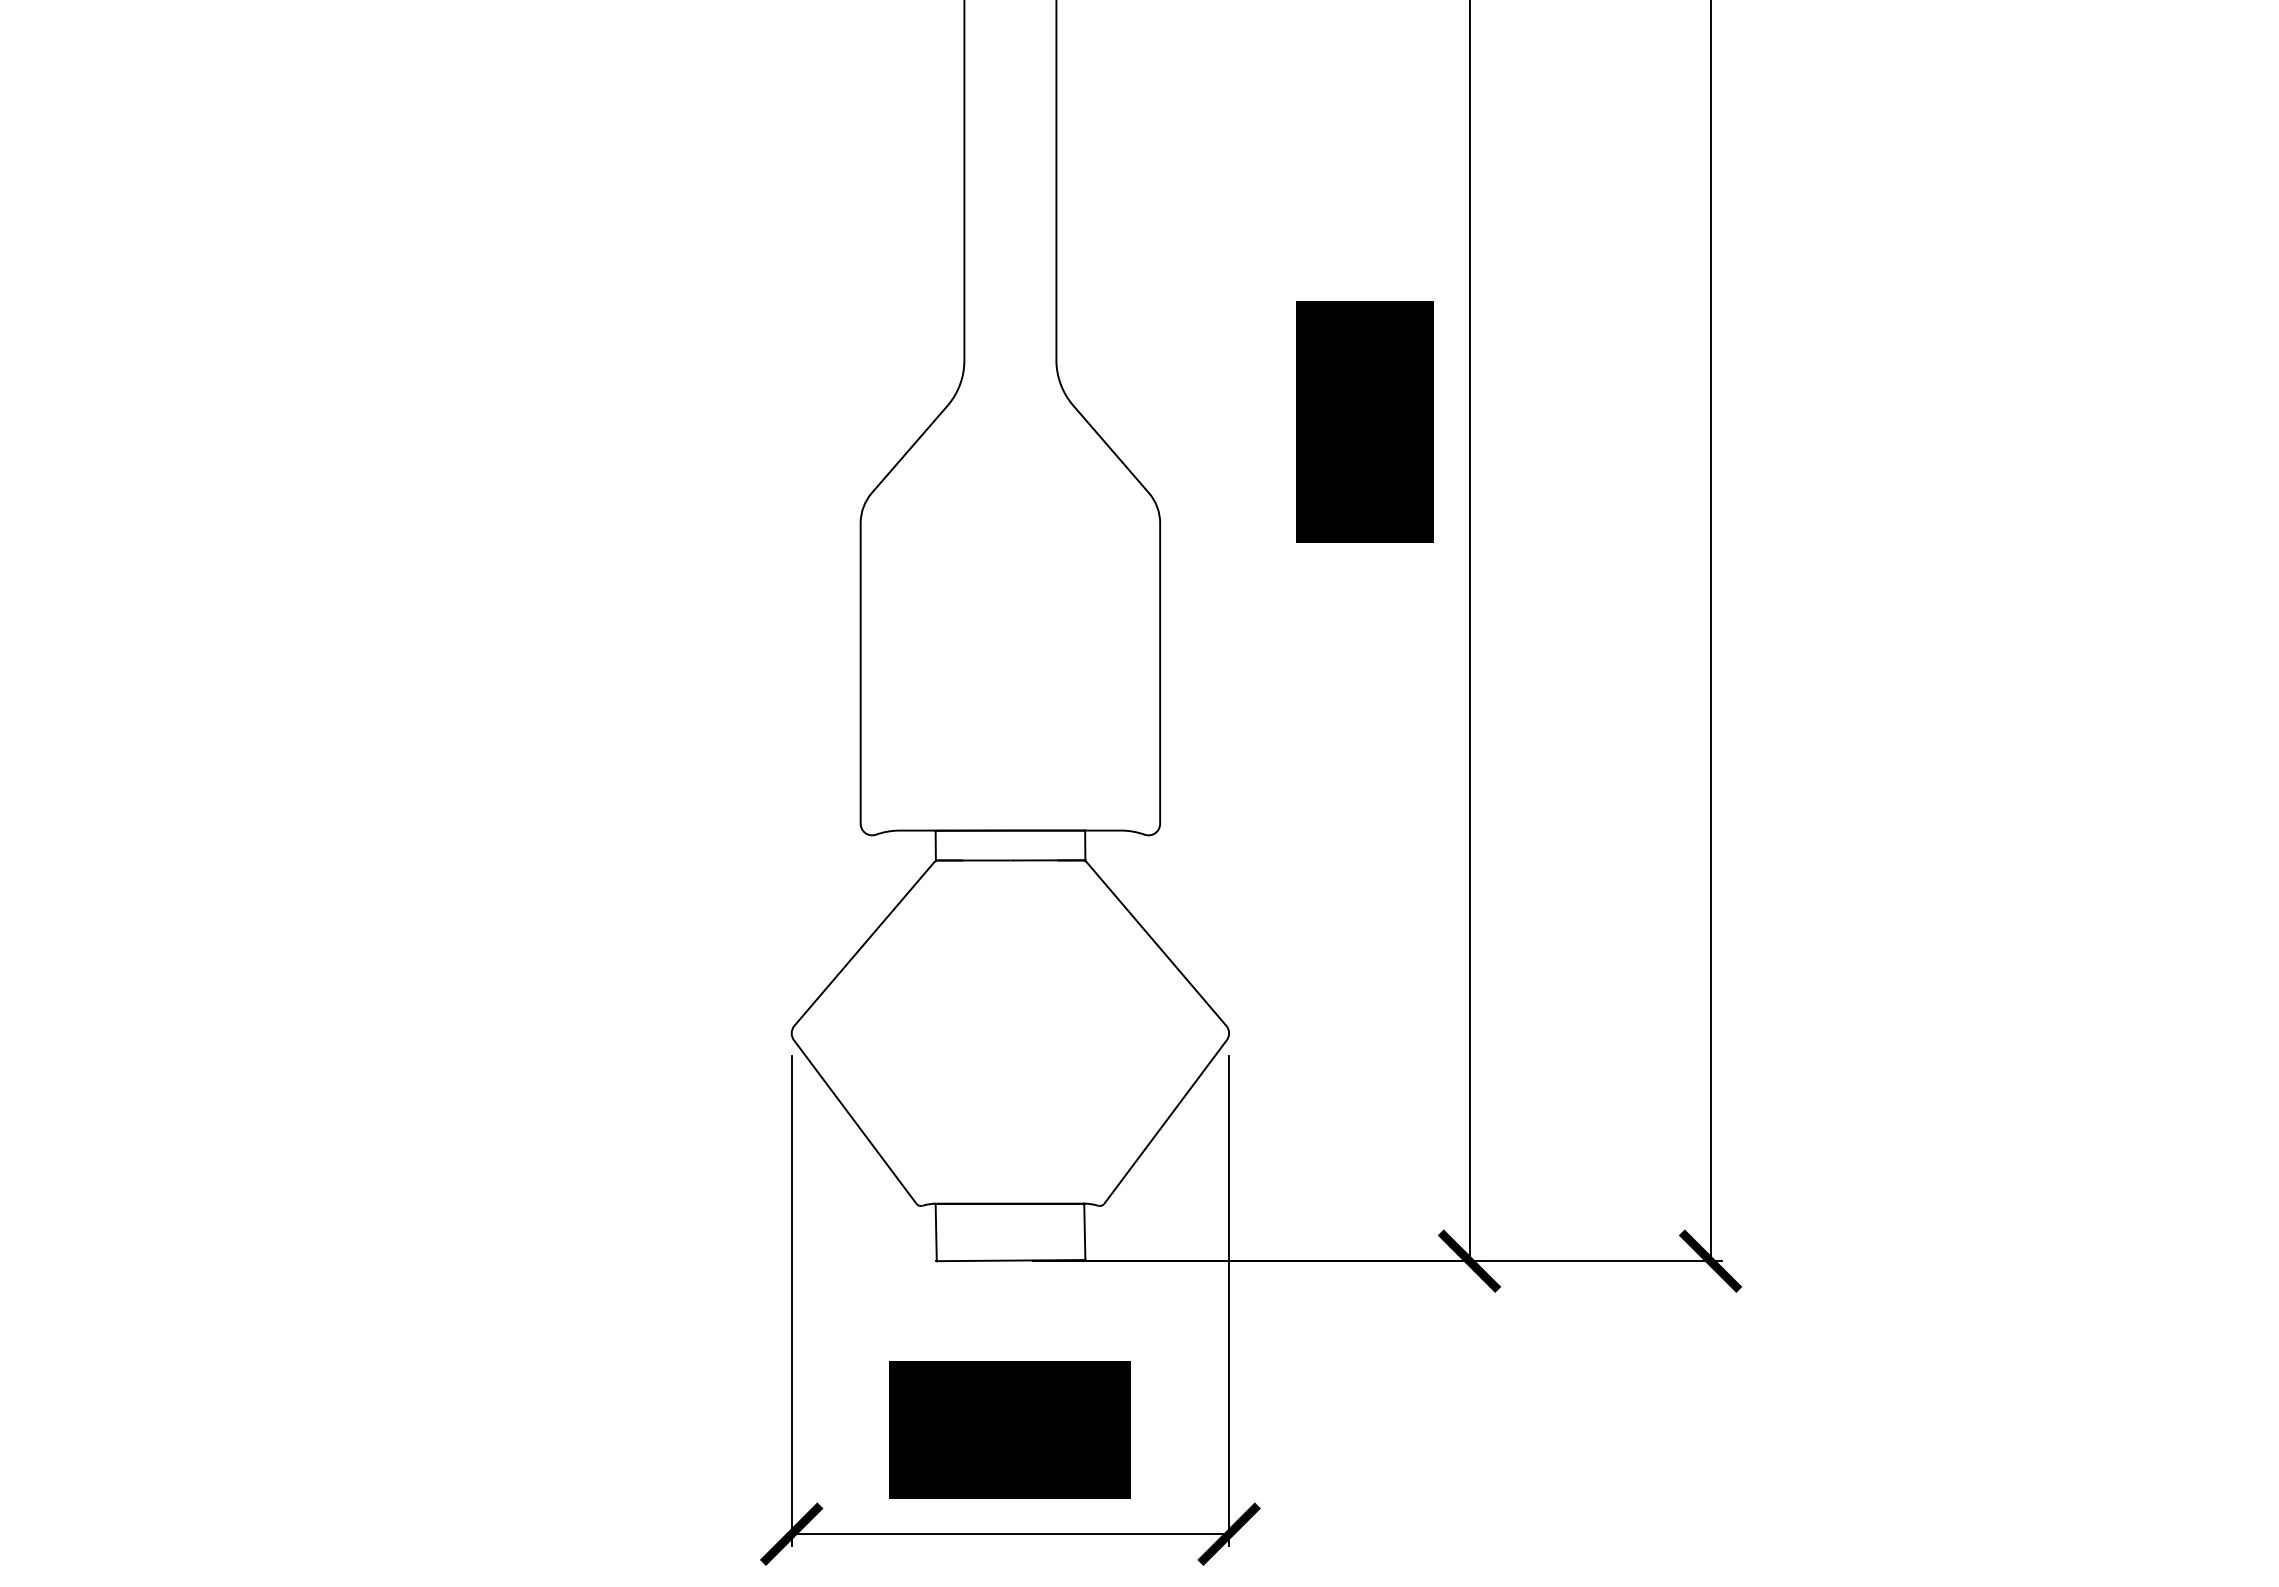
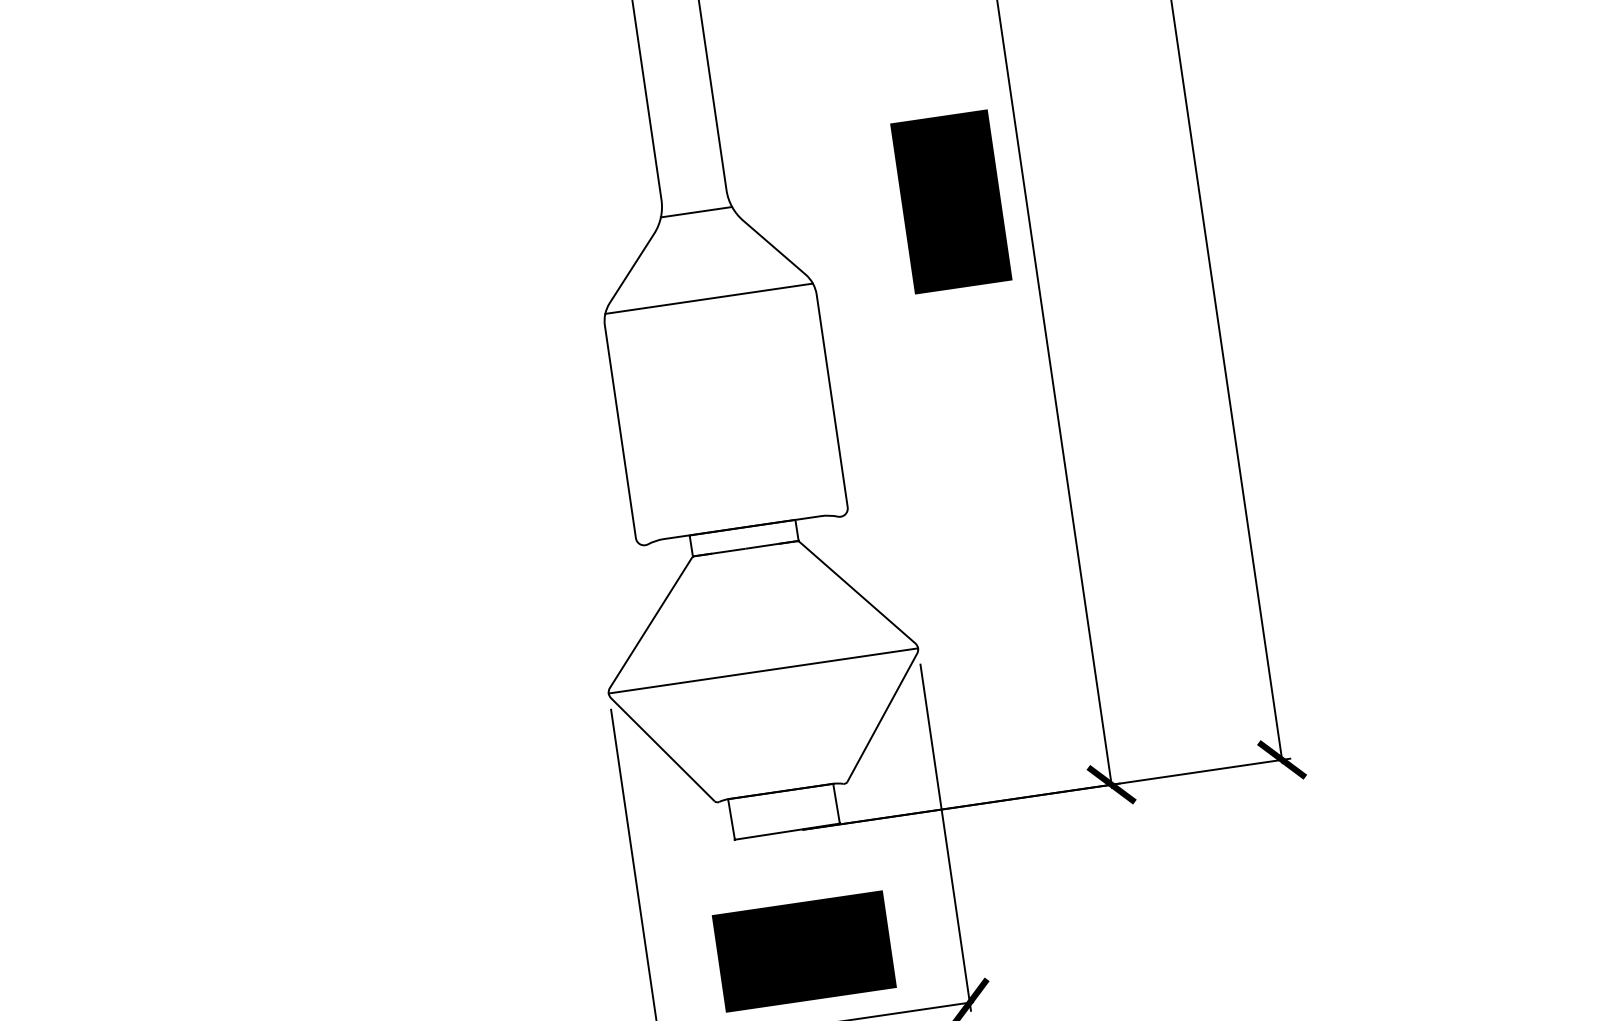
line: (1010, 384) -> (696, 212), added
line: (1010, 506) -> (709, 298), added
line: (1010, 1033) -> (763, 671), added

